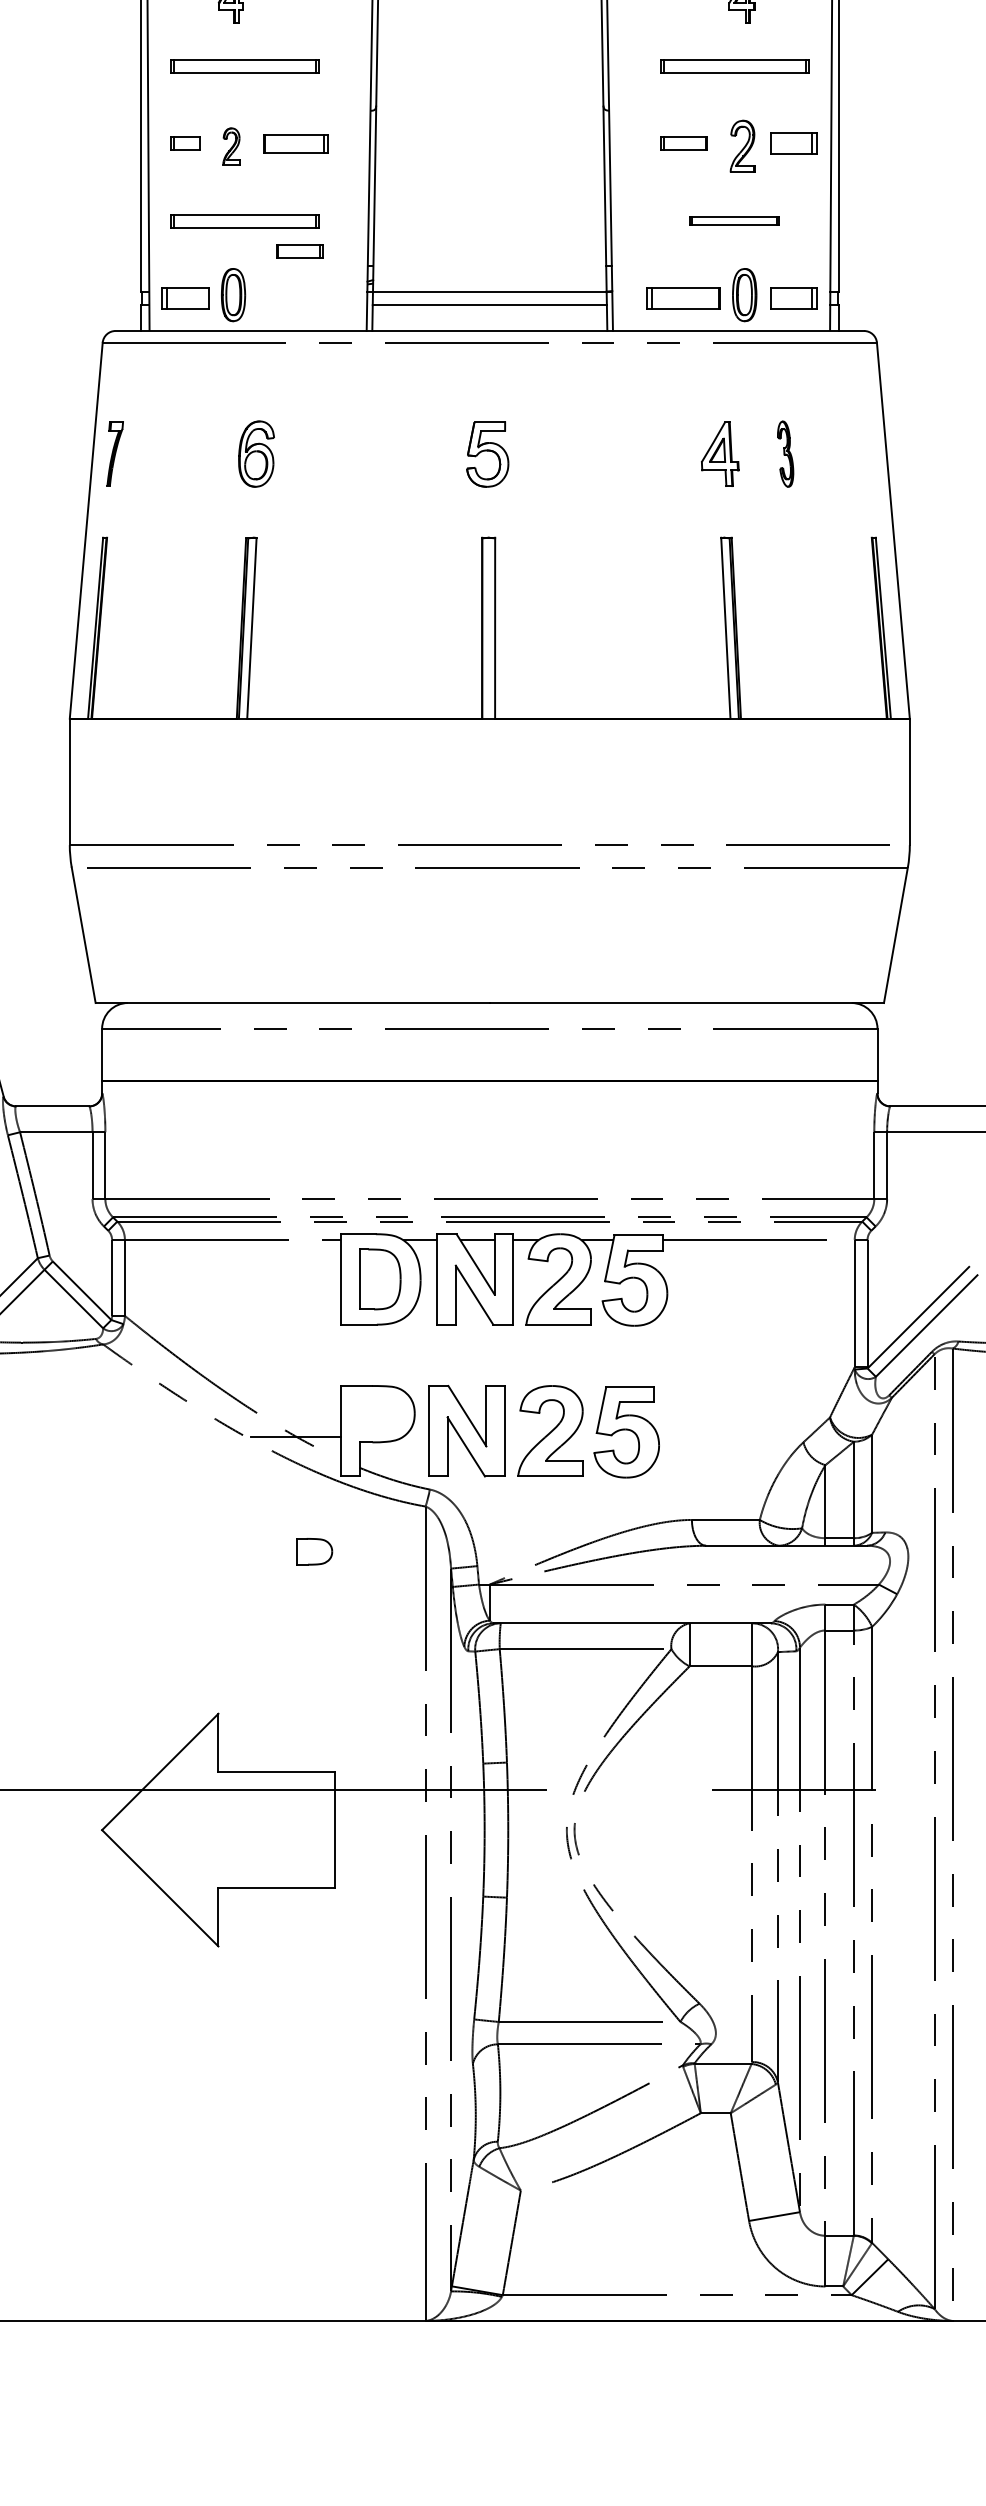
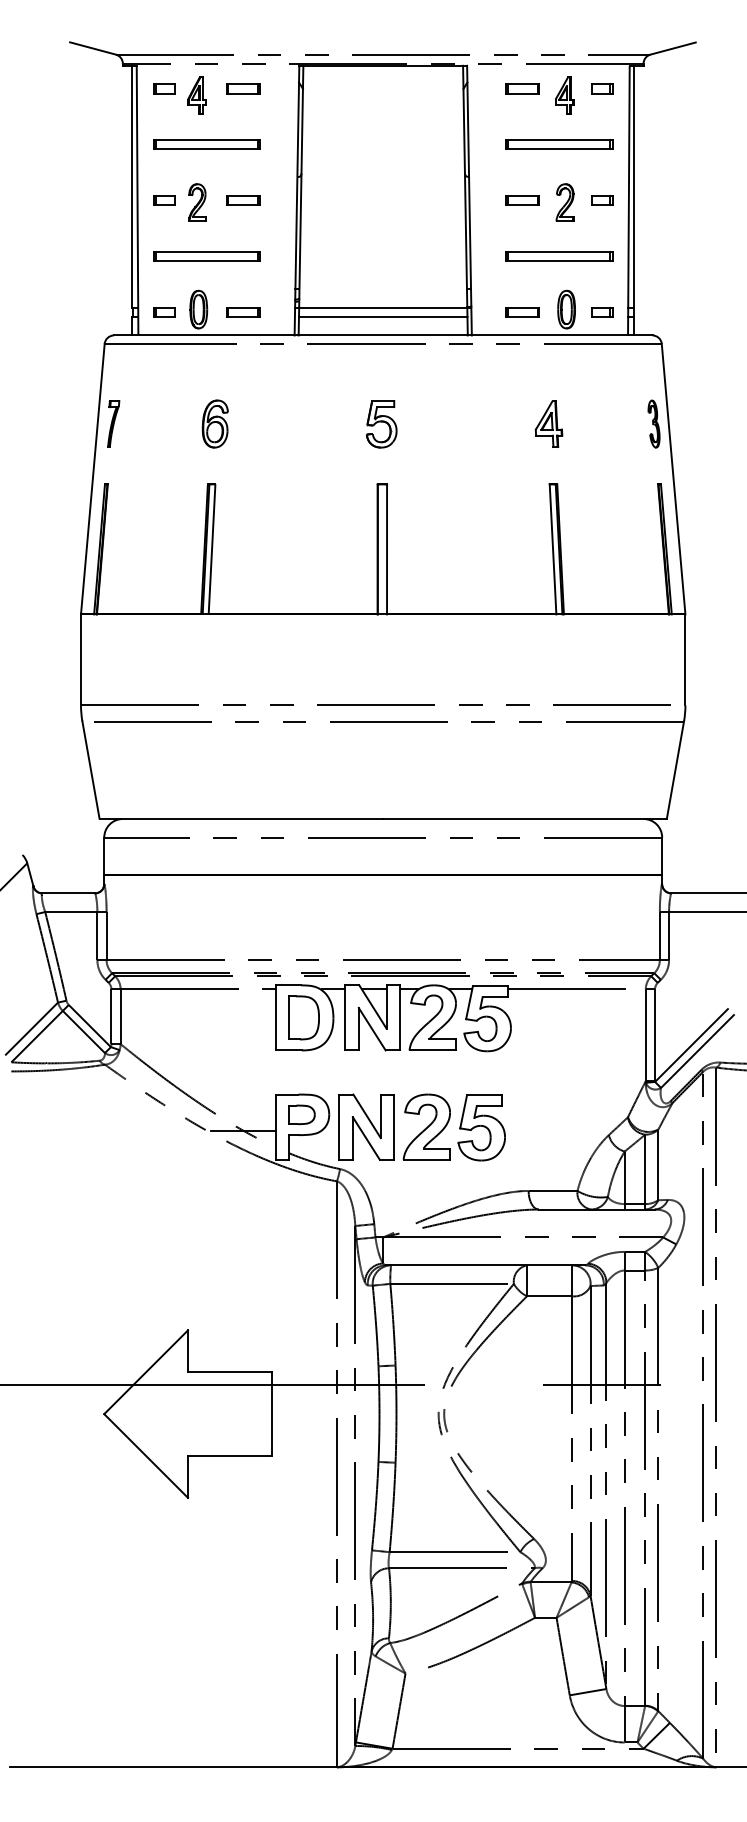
part: (295, 143) -> (243, 200), size x0.71
part: (794, 143) -> (602, 200), size x0.62
part: (231, 146) -> (197, 202), size x1.43
part: (734, 221) -> (559, 256), size x1.67
part: (299, 251) -> (243, 312), moved
part: (185, 299) -> (164, 312), size x0.62
part: (683, 299) -> (522, 312), size x0.62
part: (794, 299) -> (602, 312), size x0.62
part: (784, 453) -> (653, 423), moved
part: (313, 1551) -> (301, 1114), moved

